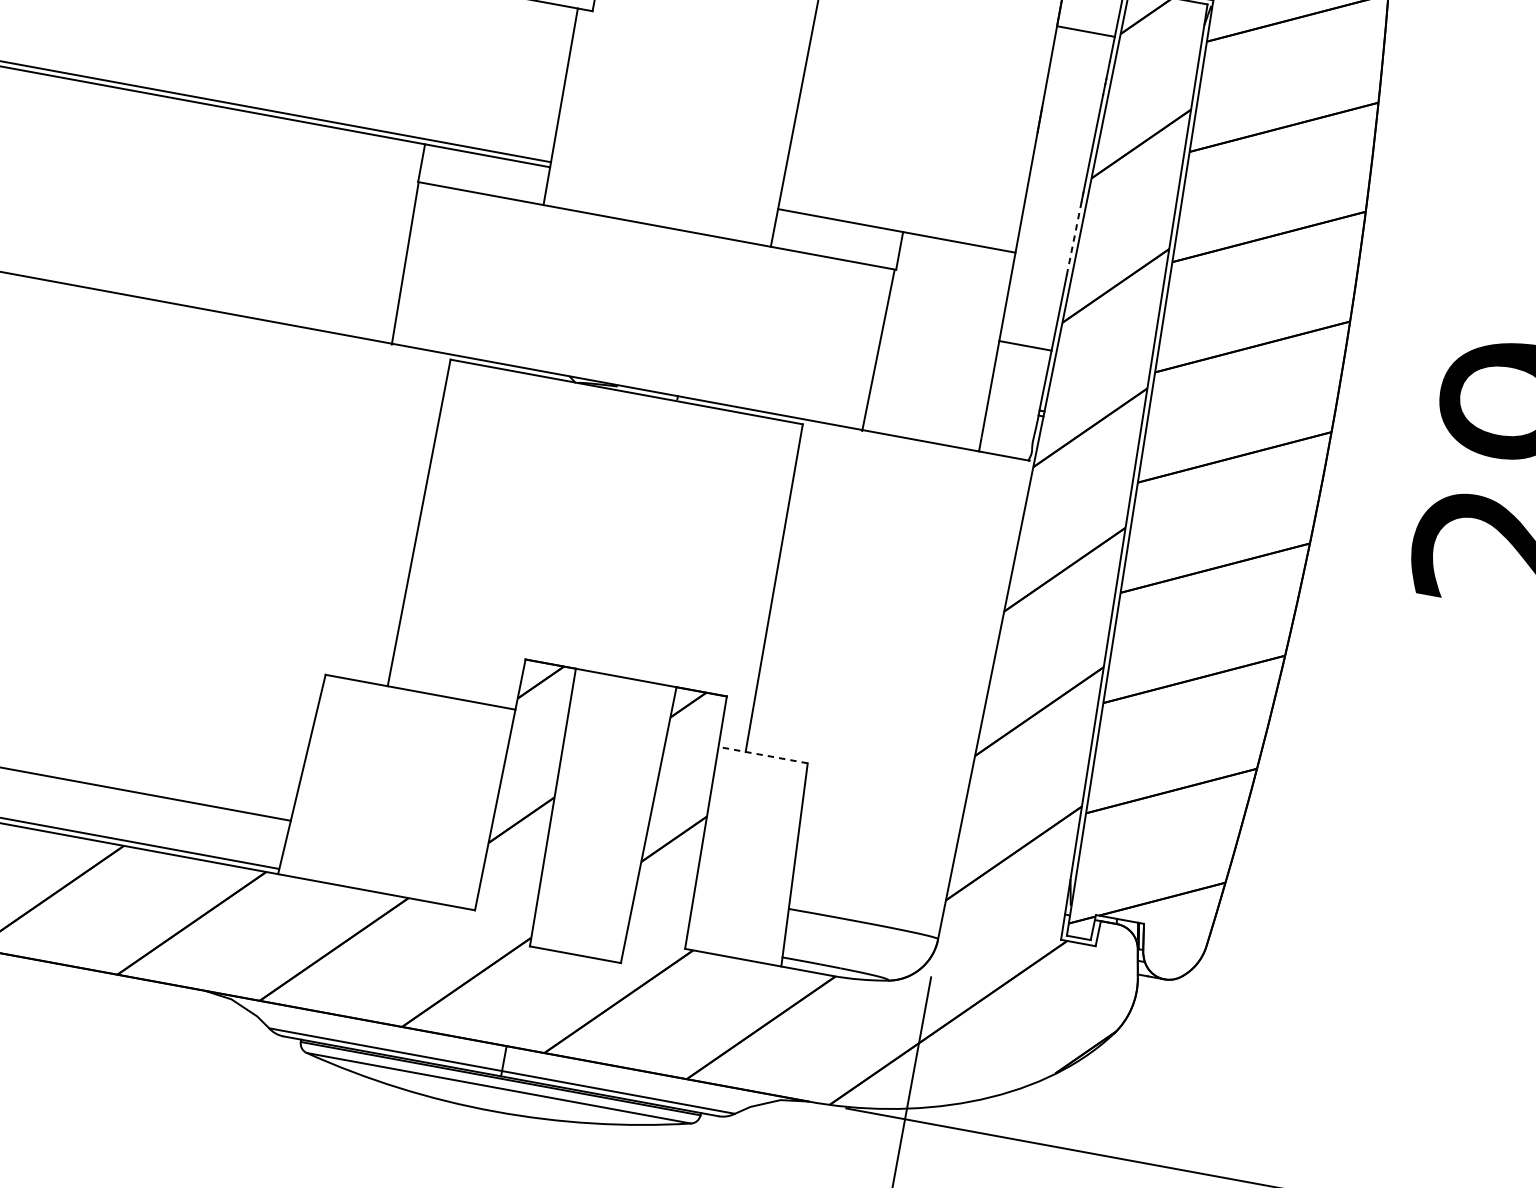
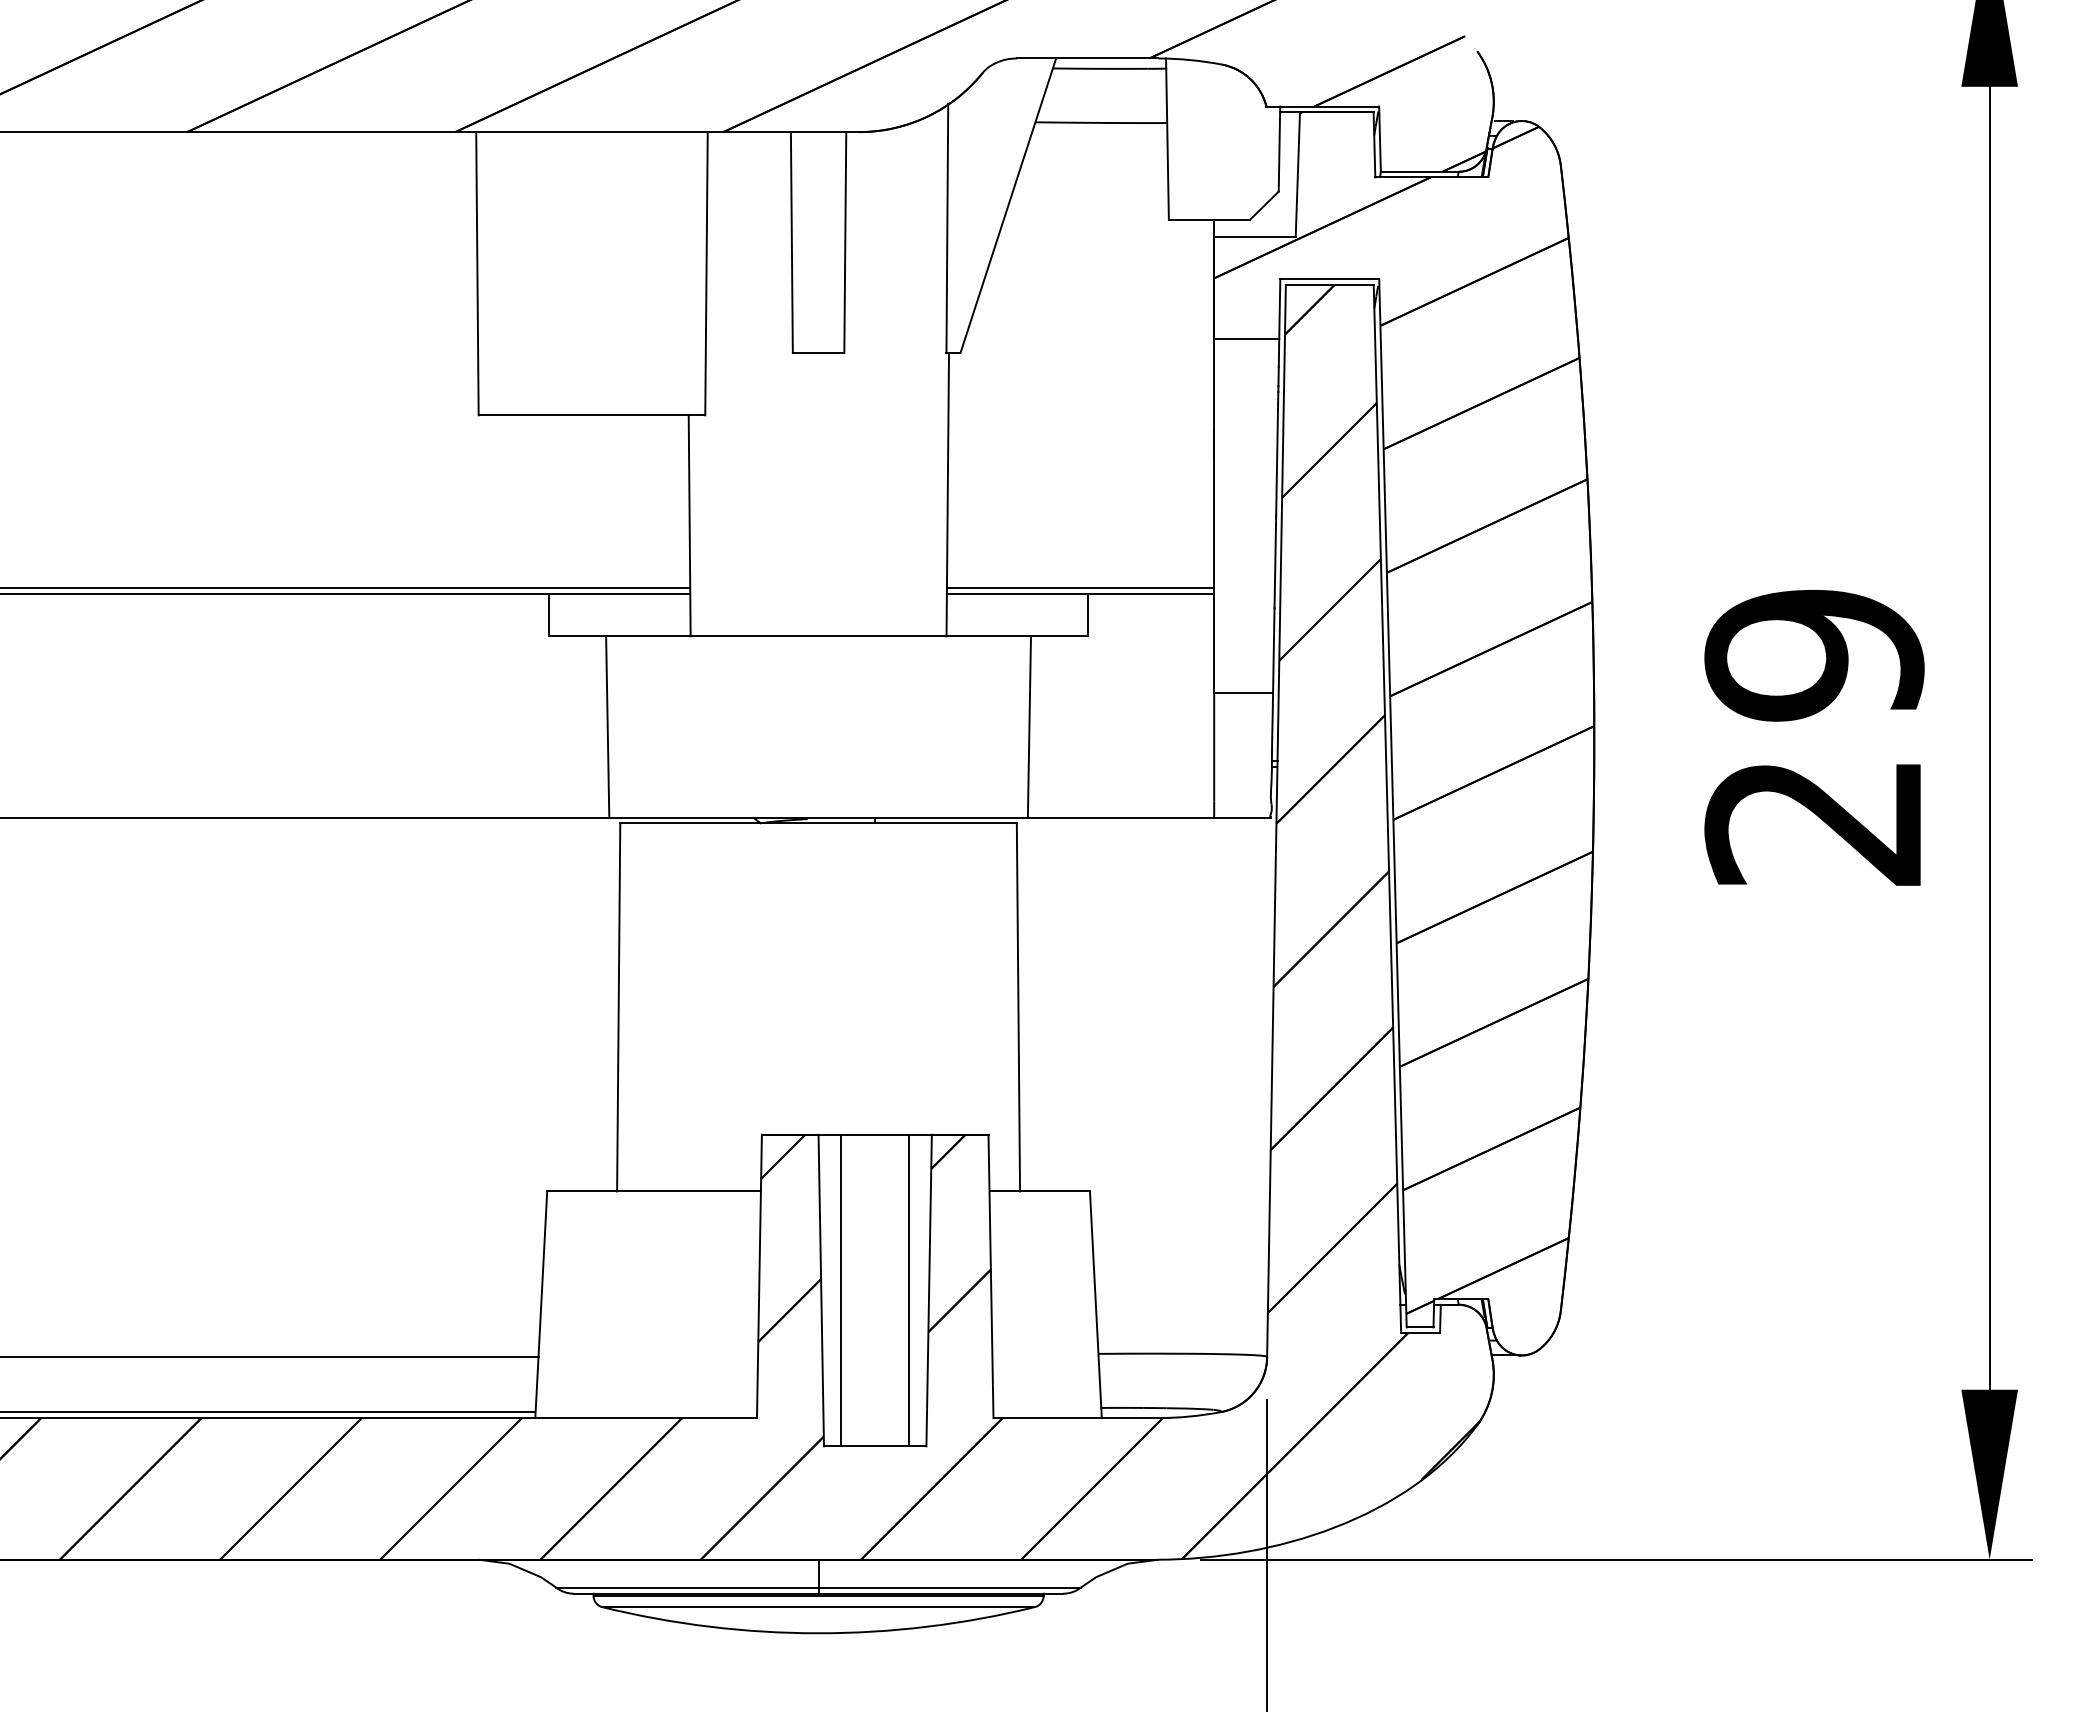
line: (897, 226) -> (1080, 588), added
line: (1074, 238) -> (1275, 566), dashed -> solid
line: (405, 263) -> (607, 726), moved
line: (878, 350) -> (1029, 726), moved
line: (762, 755) -> (1039, 1191), dashed -> solid
line: (570, 810) -> (841, 1290), added
line: (631, 821) -> (909, 1290), added

